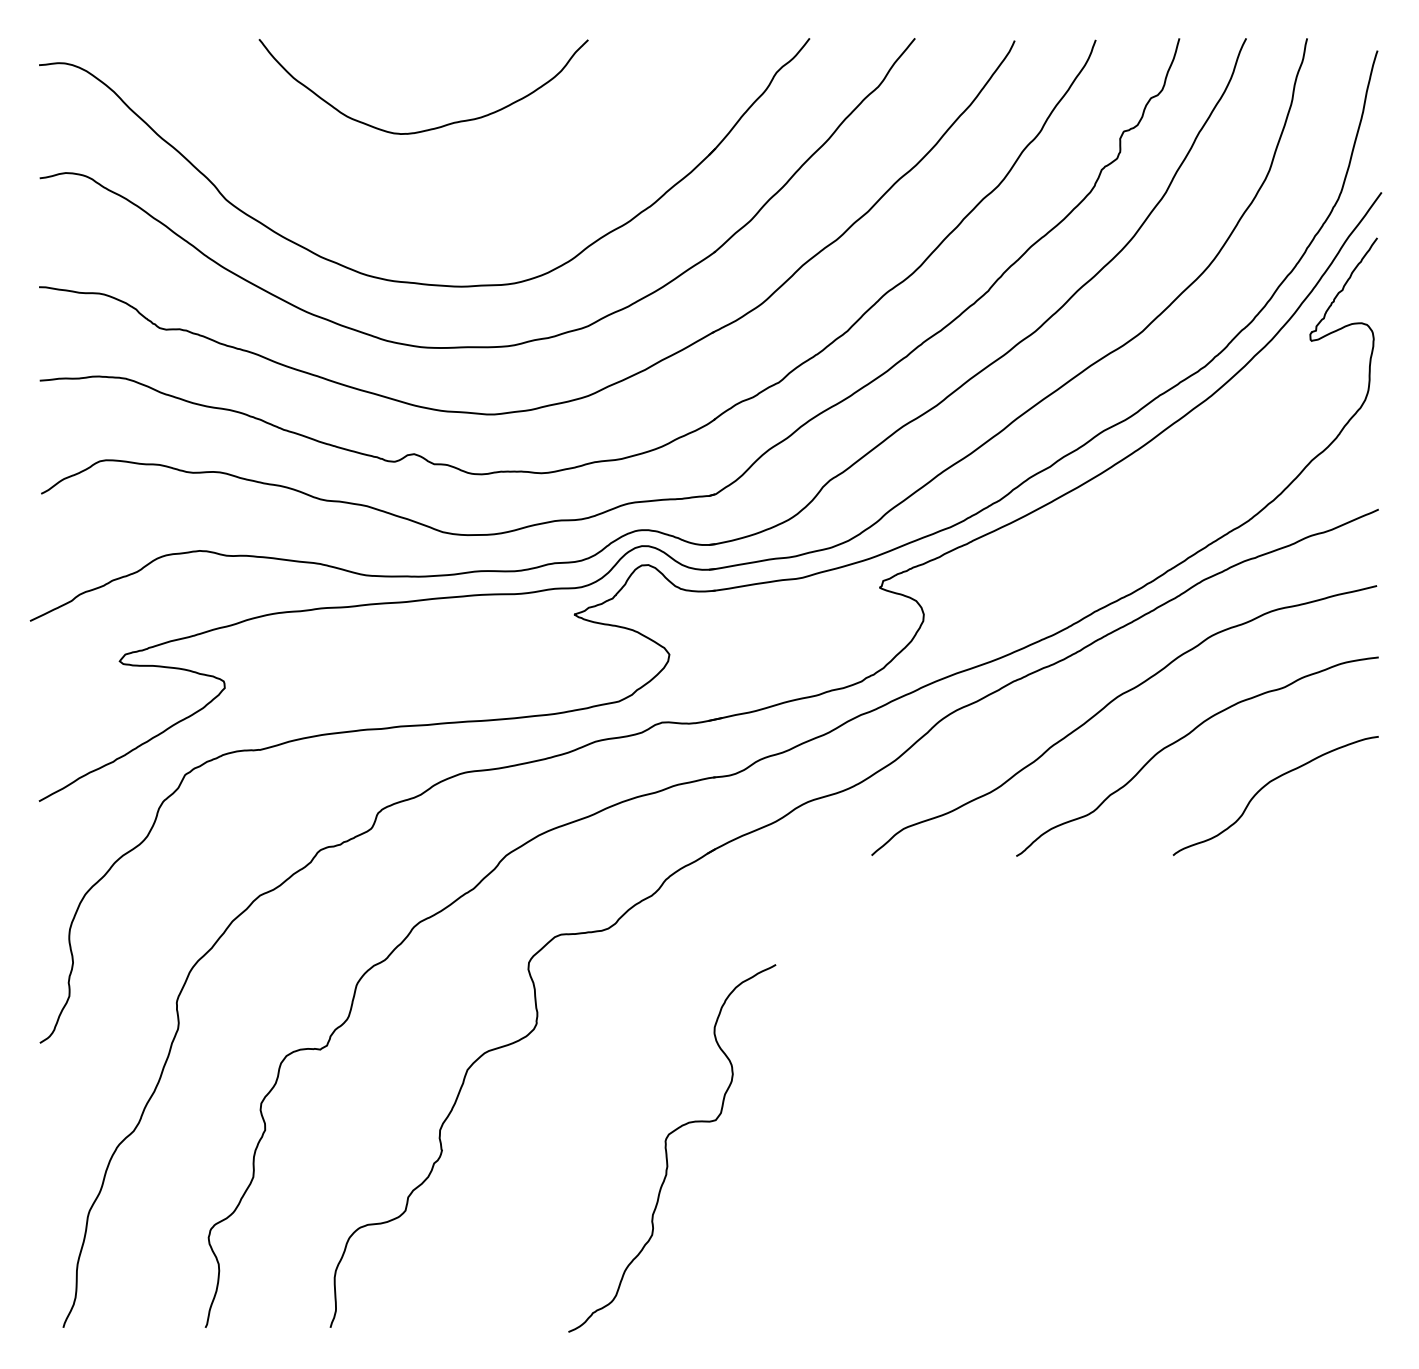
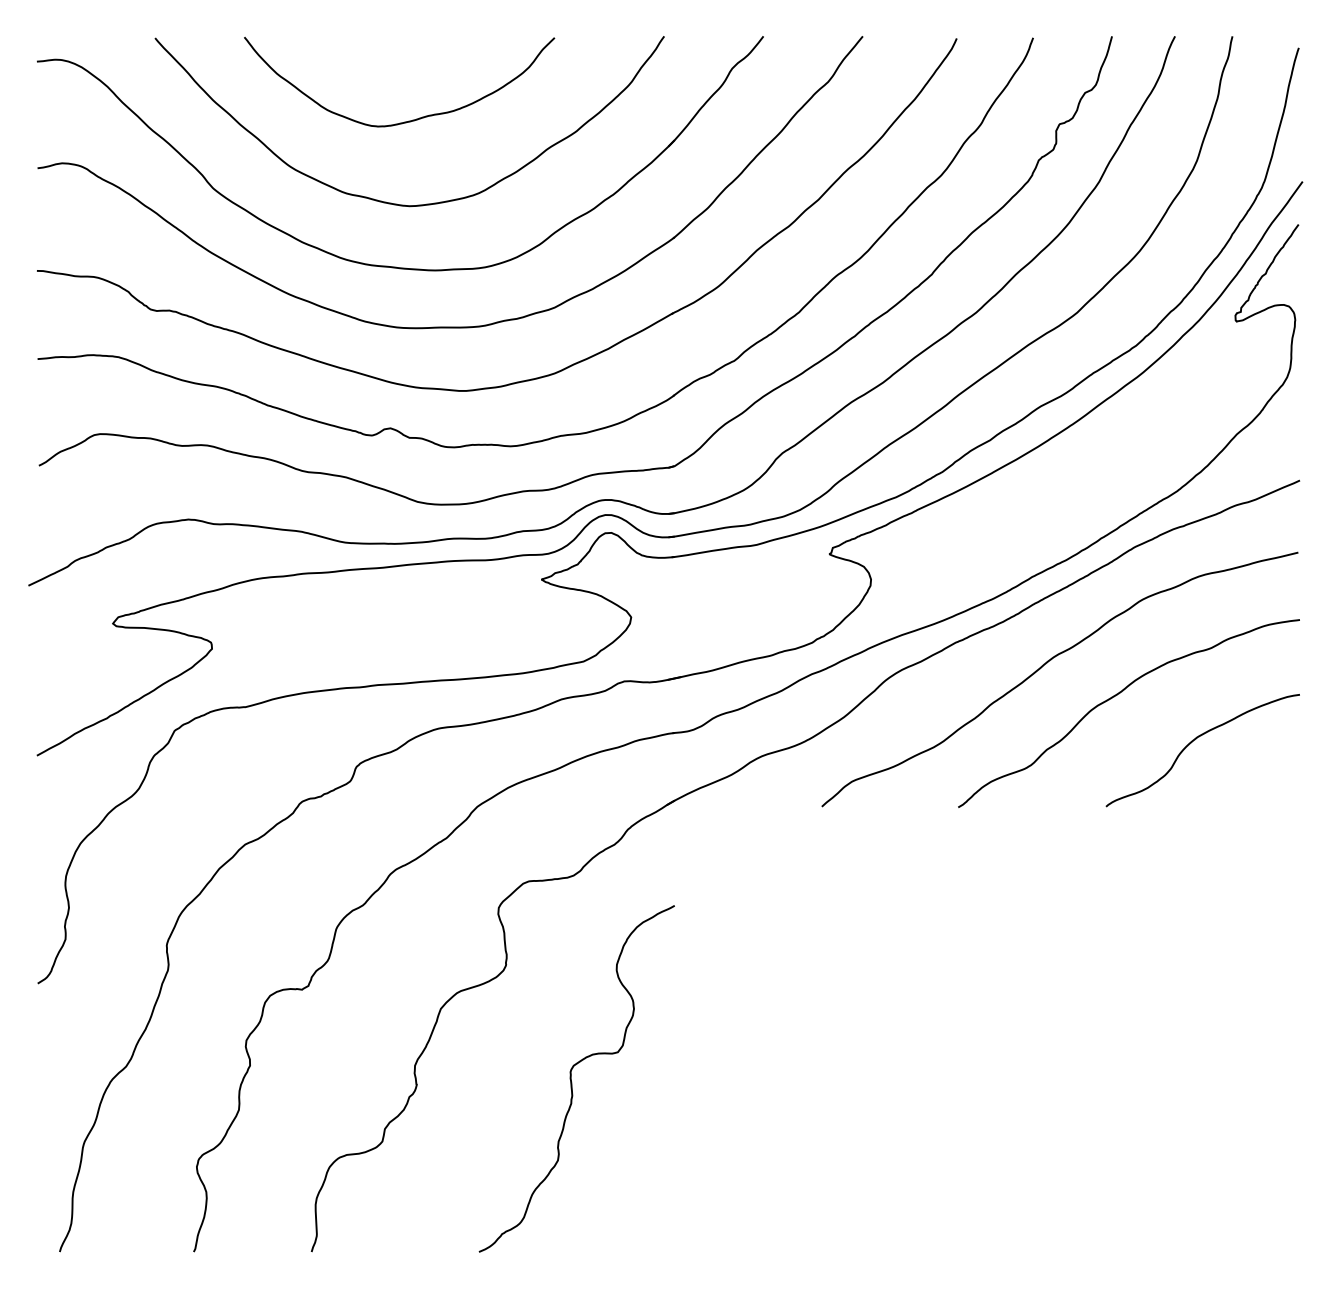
curve: (415, 214) -> (391, 202), added
curve: (666, 1148) -> (571, 1078), moved

